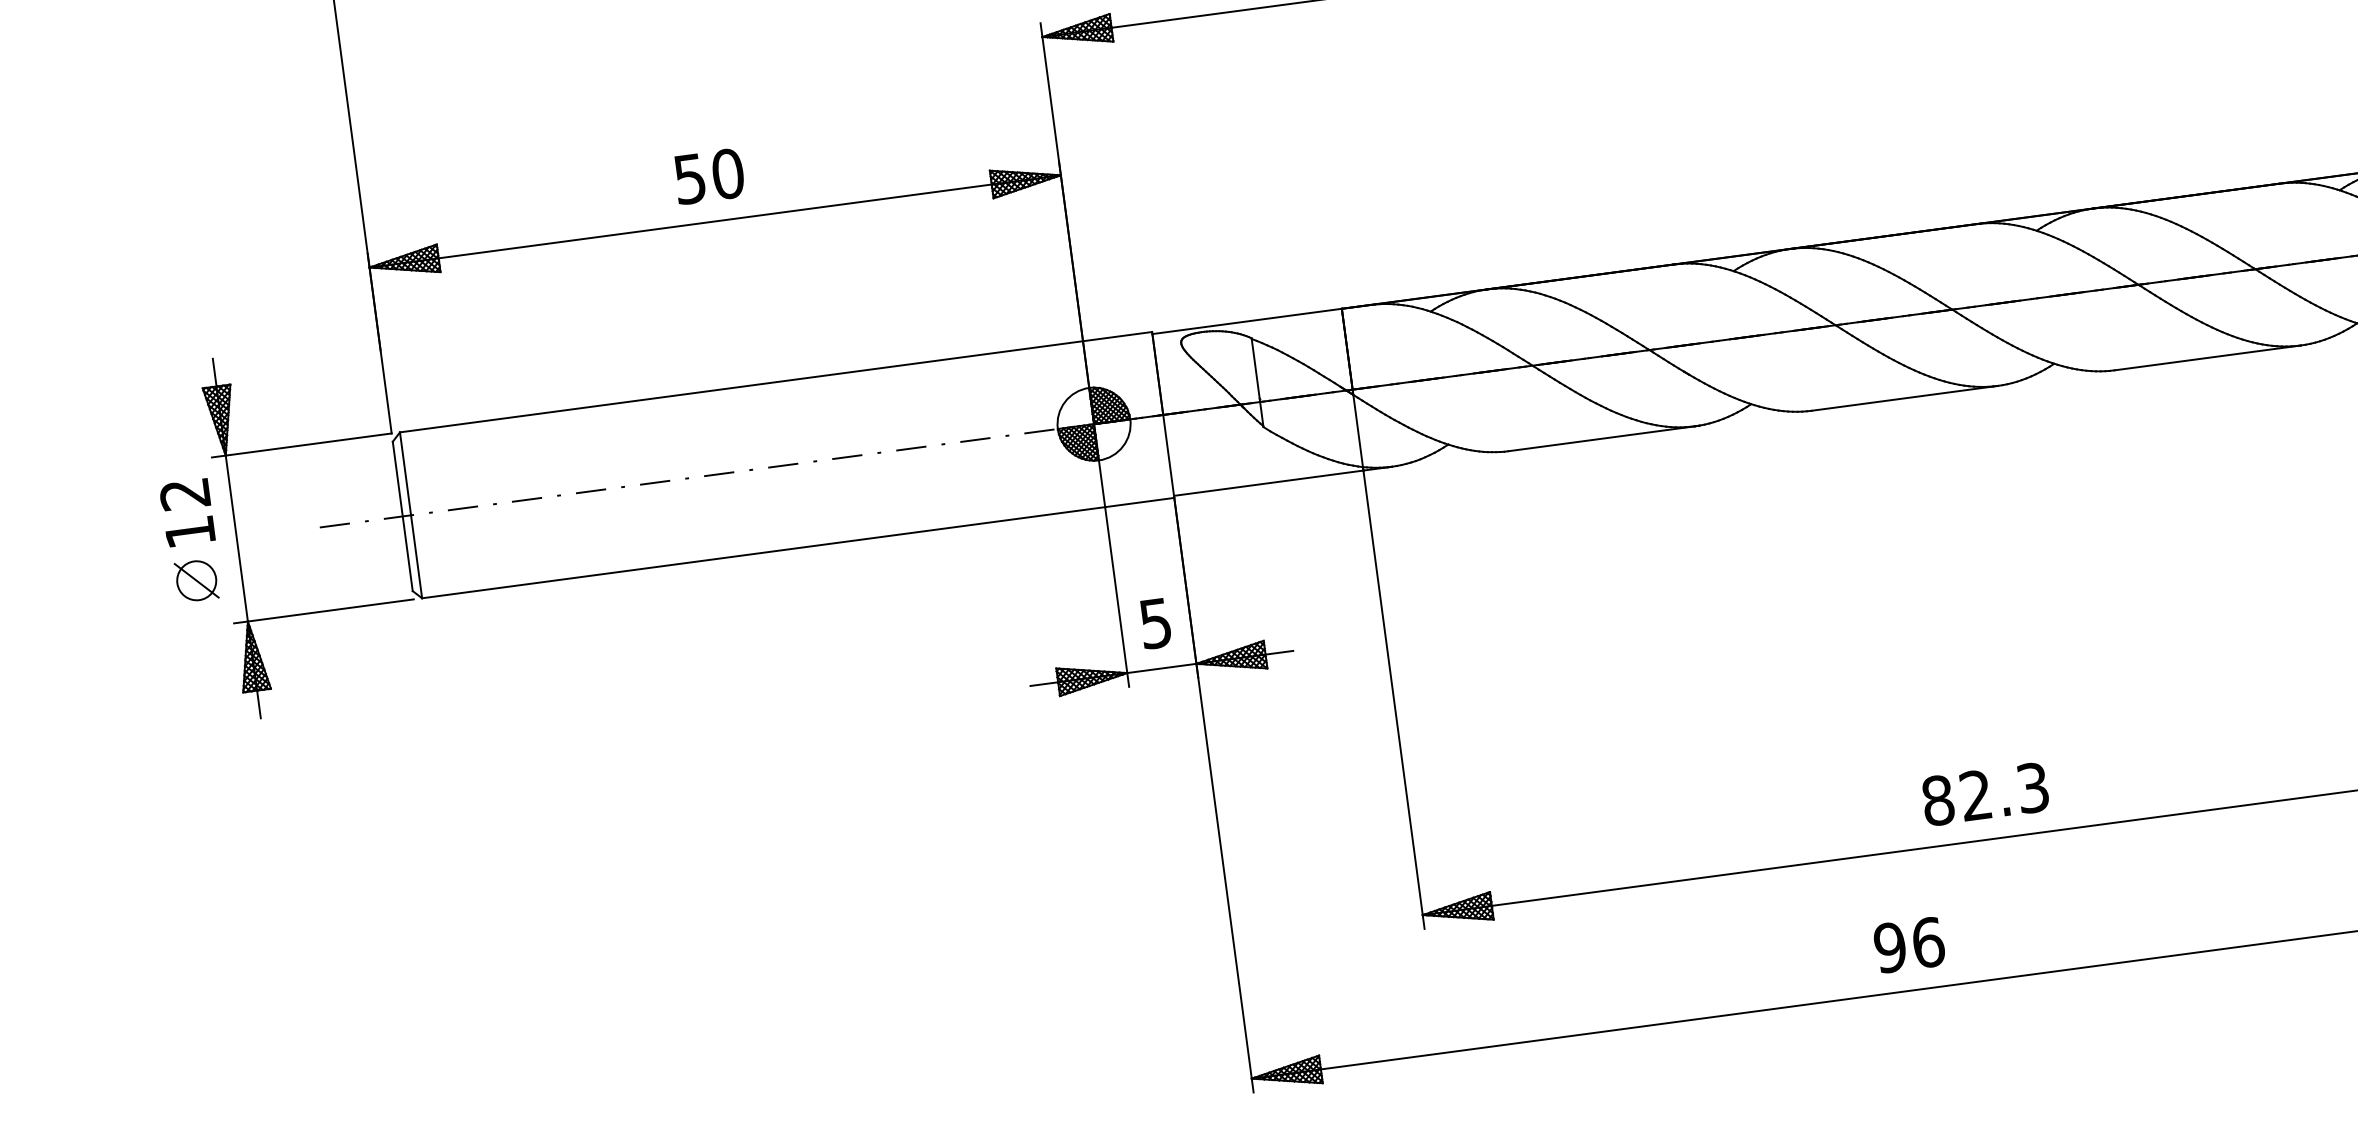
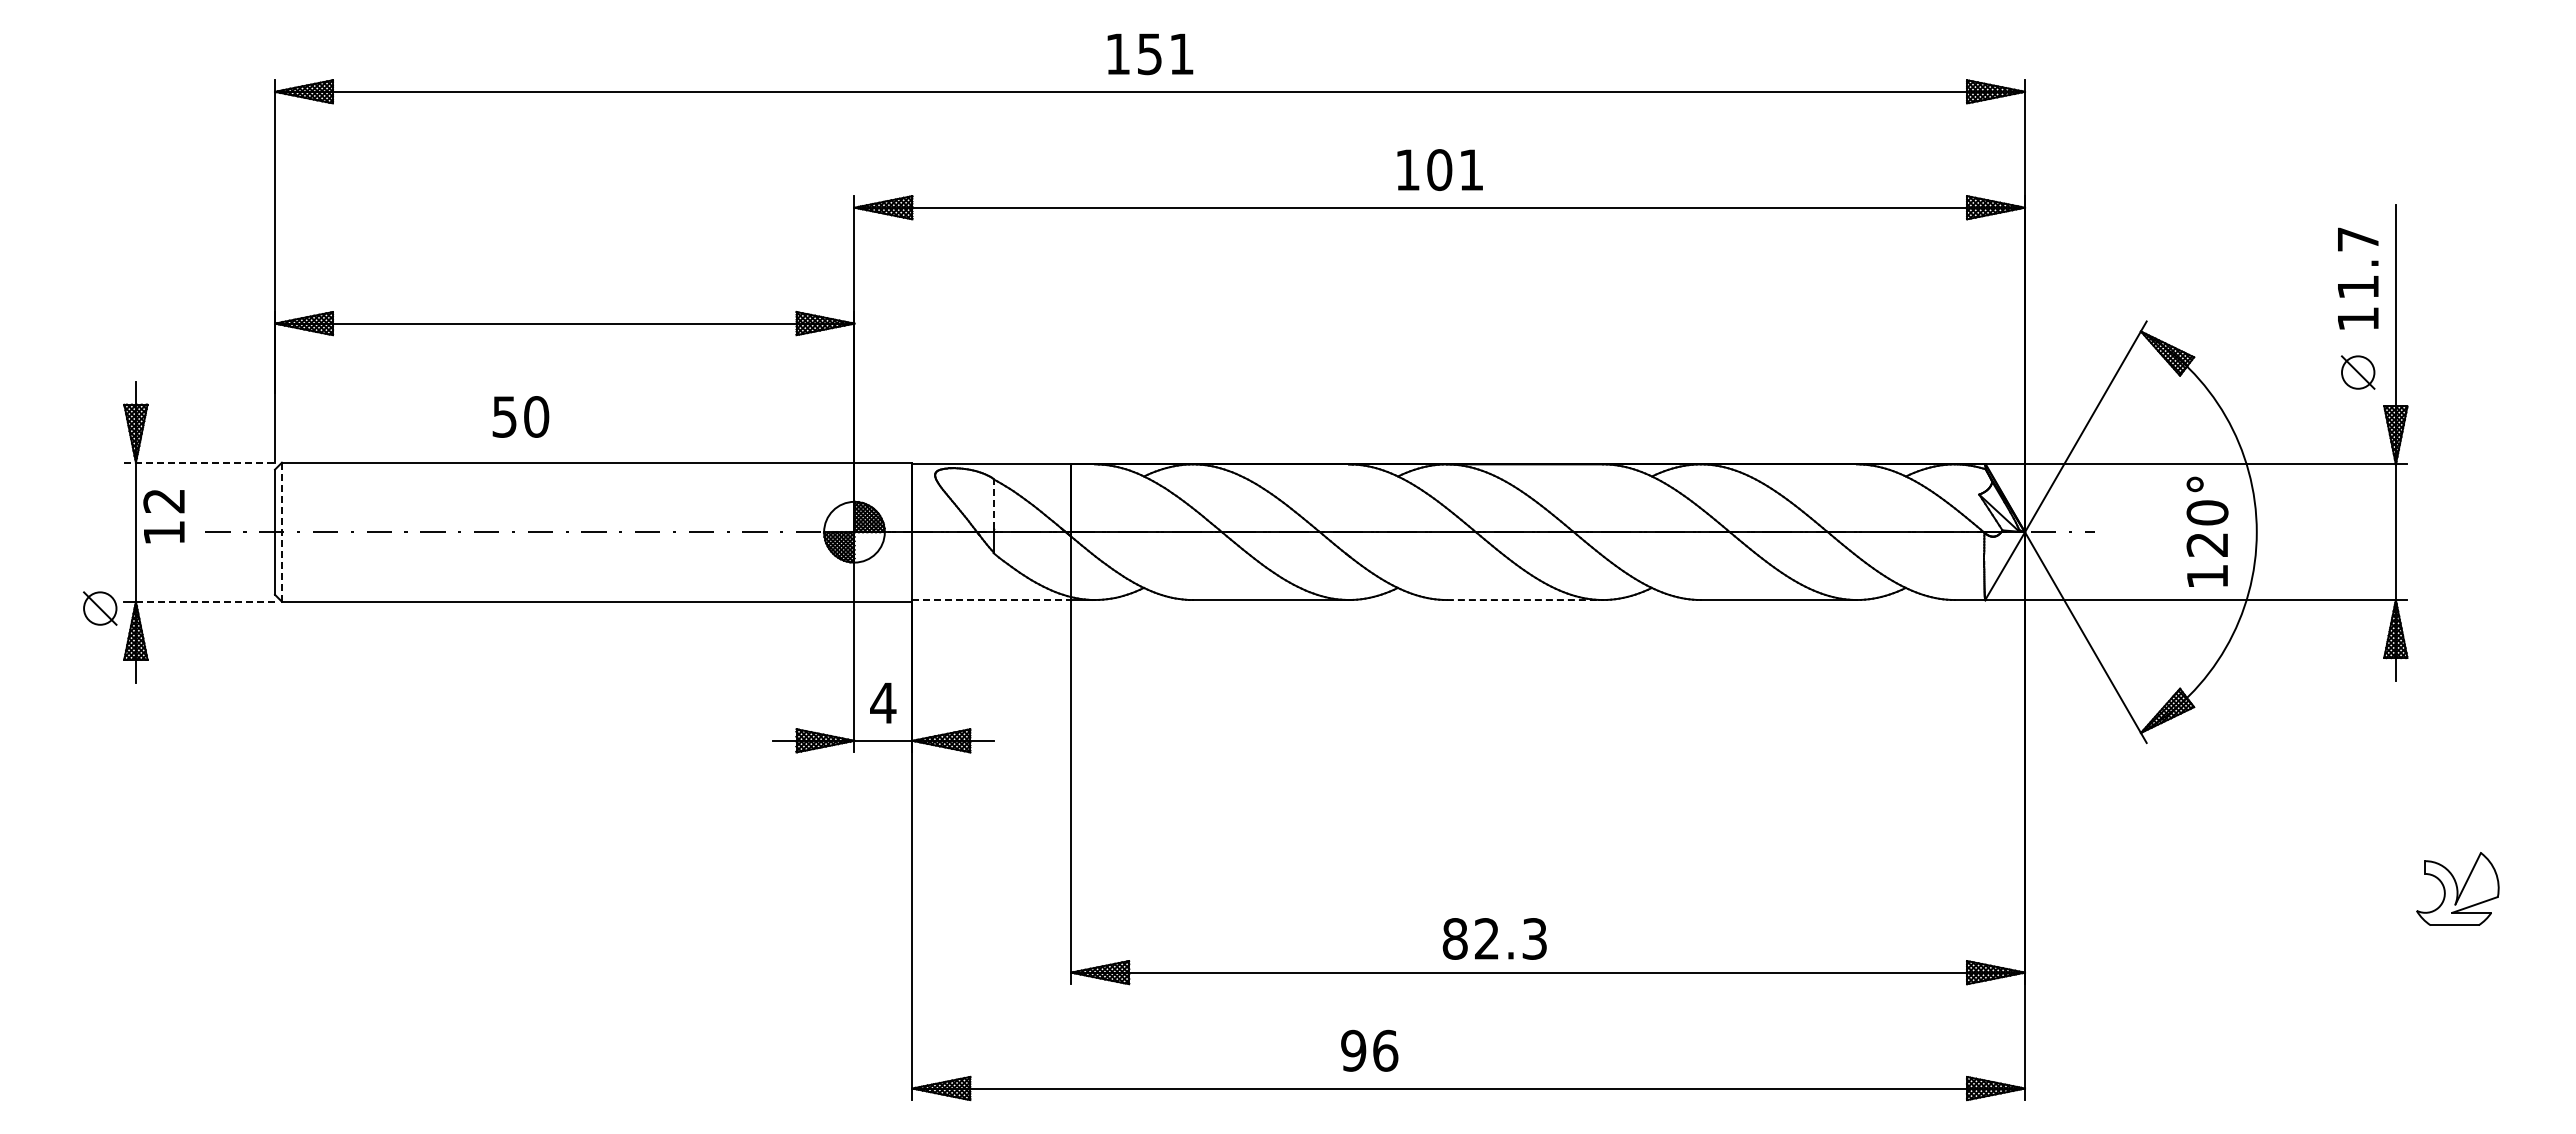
text: (708, 175) -> (520, 416), moved
line: (1255, 367) -> (993, 503), solid -> dashed
line: (1905, 398) -> (1525, 600), solid -> dashed
line: (302, 445) -> (200, 462), solid -> dashed
line: (1269, 483) -> (992, 600), solid -> dashed
text: (186, 512) -> (163, 516), moved
line: (410, 515) -> (281, 532), solid -> dashed
part: (196, 580) -> (100, 608), moved
line: (330, 610) -> (205, 601), solid -> dashed
text: (1155, 623) -> (883, 703), 5 -> 4
text: (1984, 793) -> (1494, 938), moved
text: (1909, 944) -> (1369, 1050), moved

